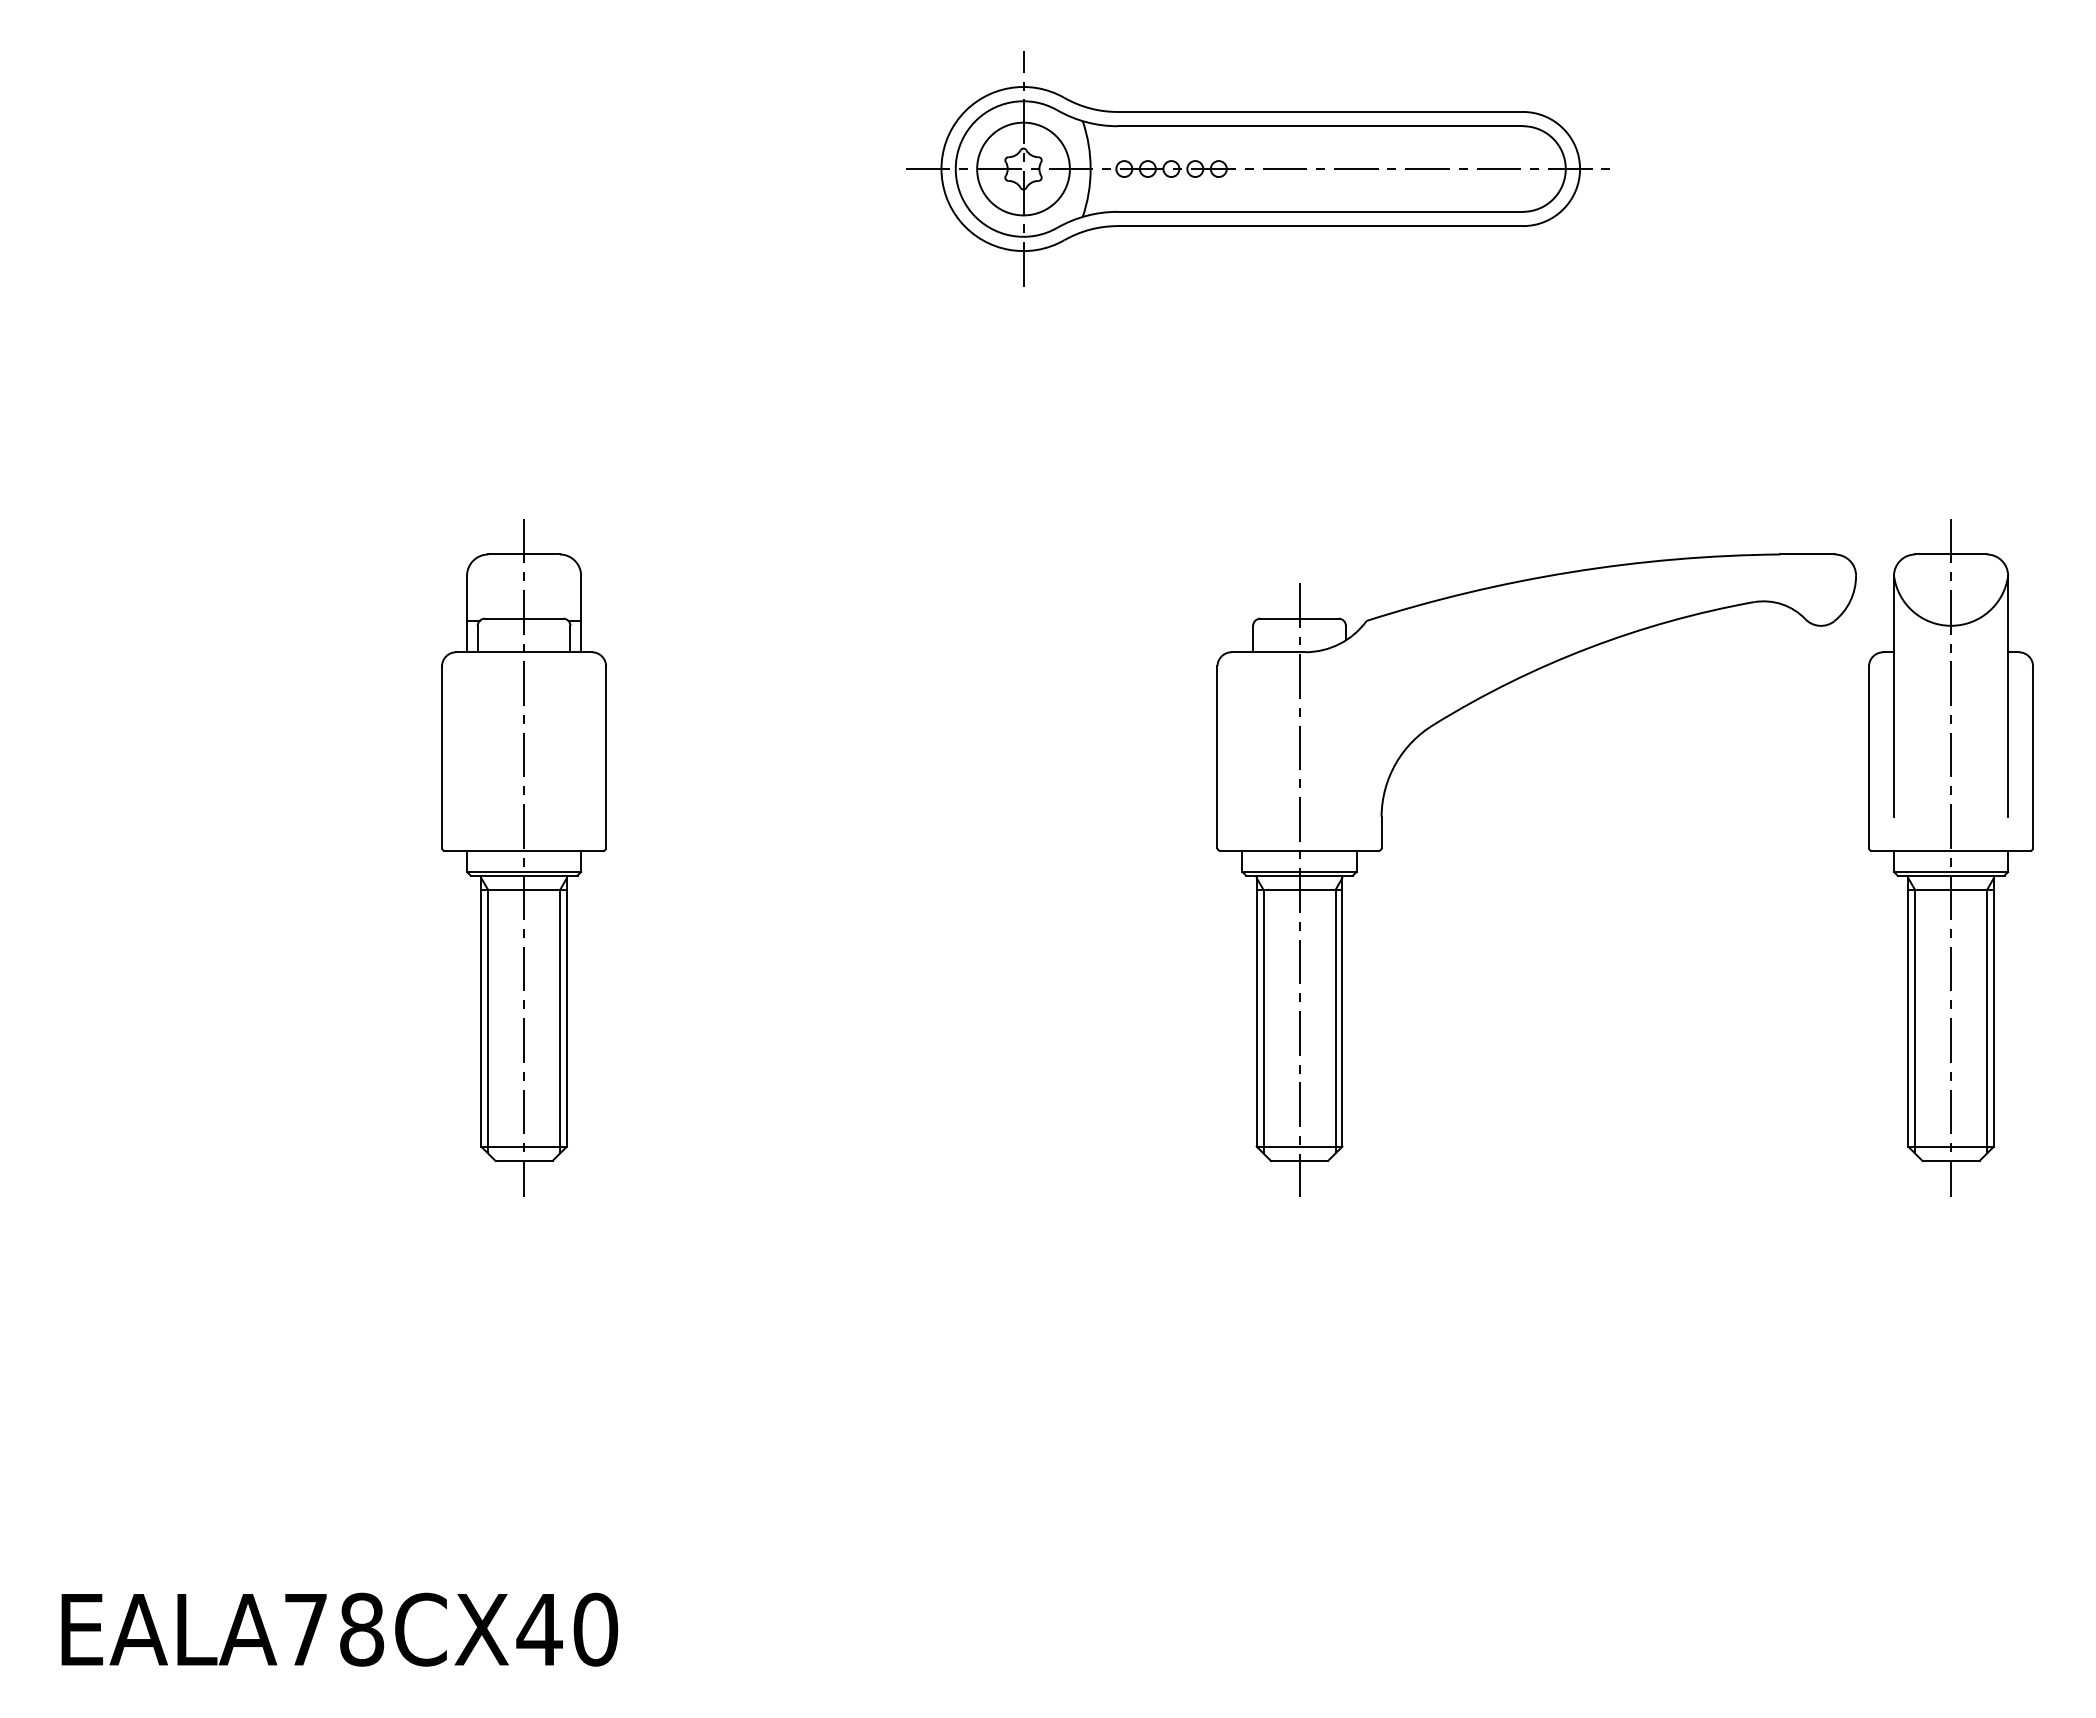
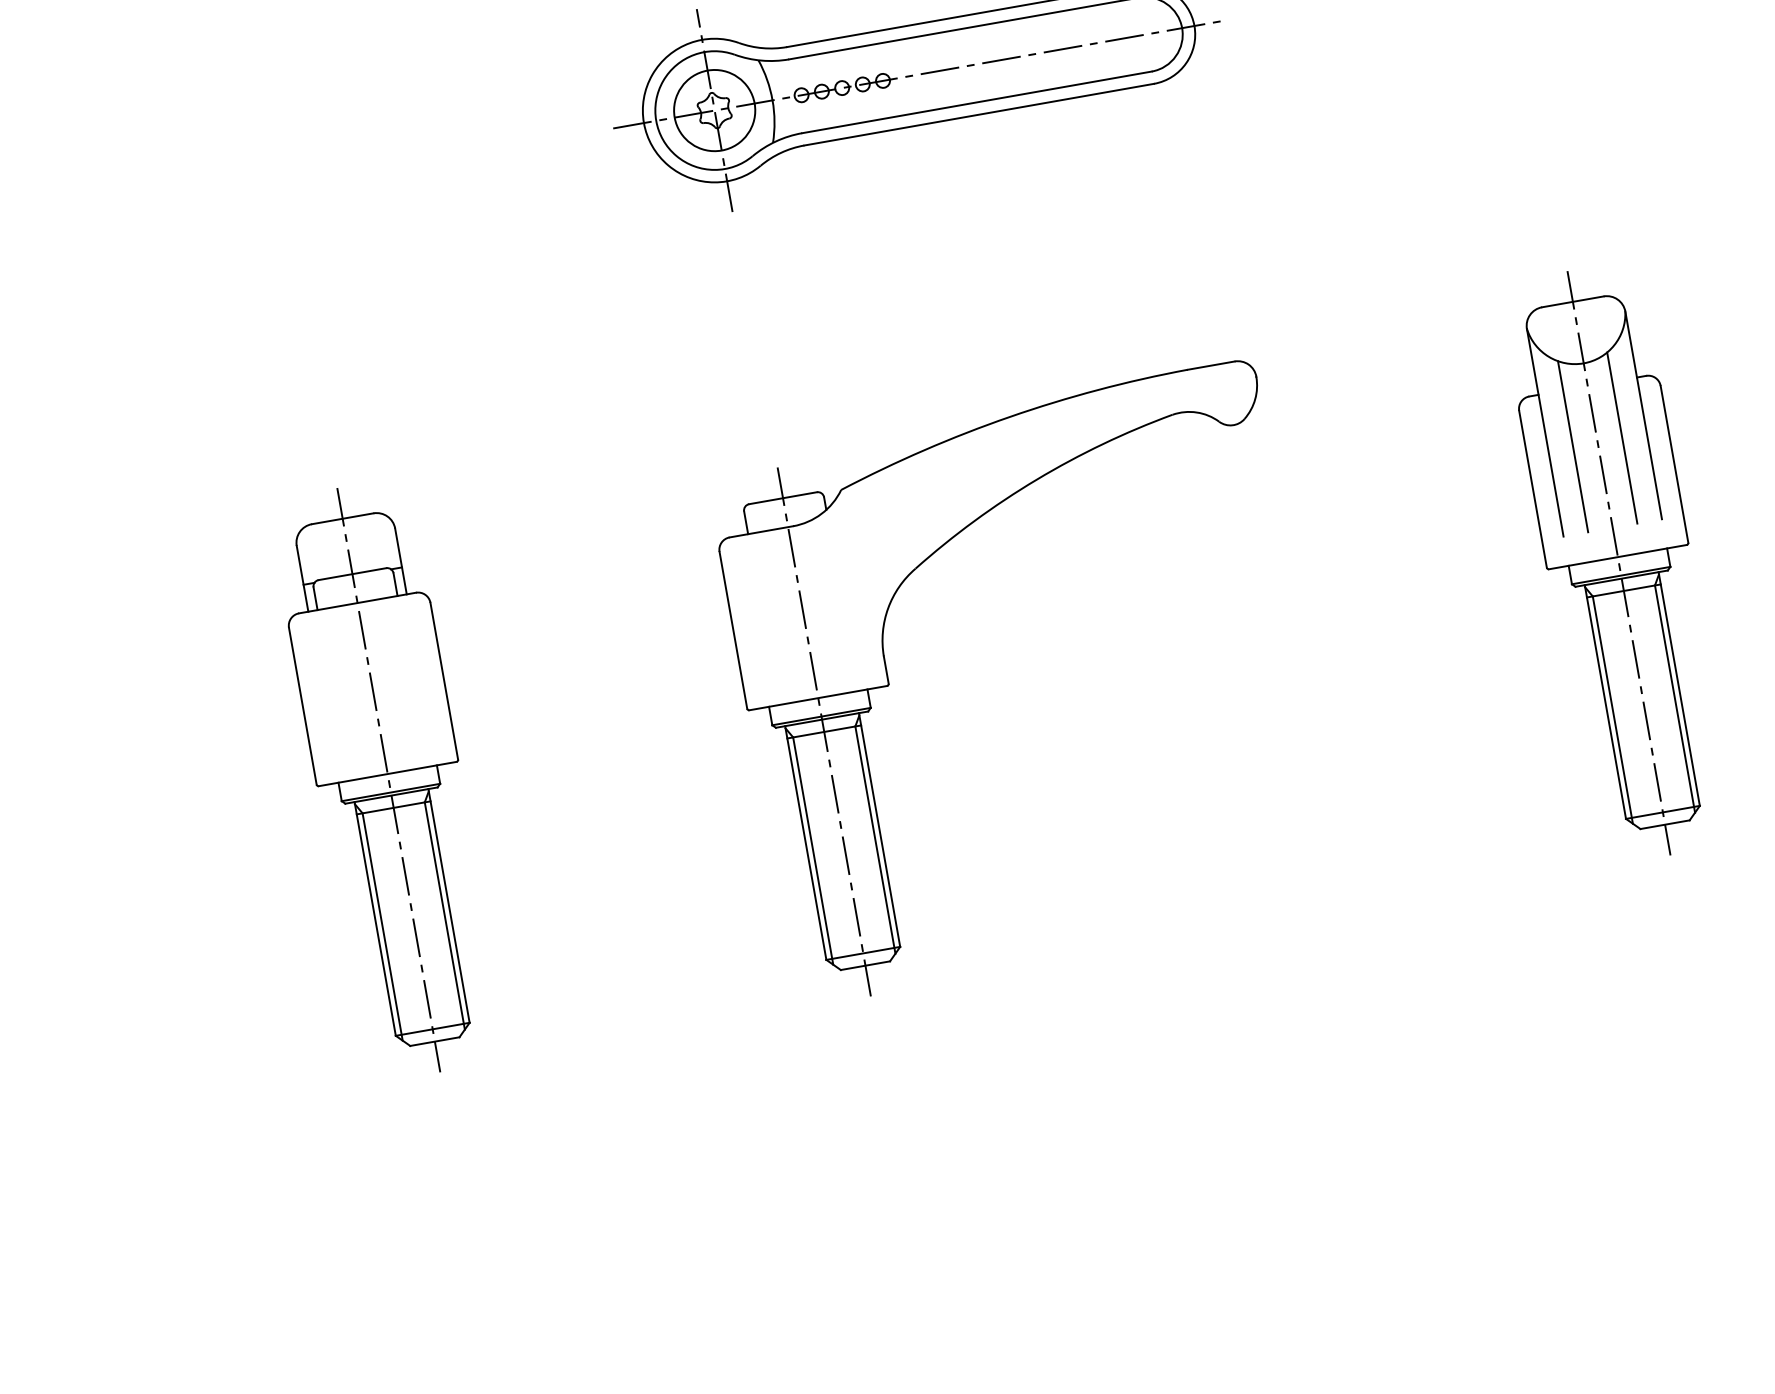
line: (1922, 717) -> (1573, 446), added
line: (1979, 717) -> (1622, 438), added
part: (1382, 849) -> (889, 684), moved

